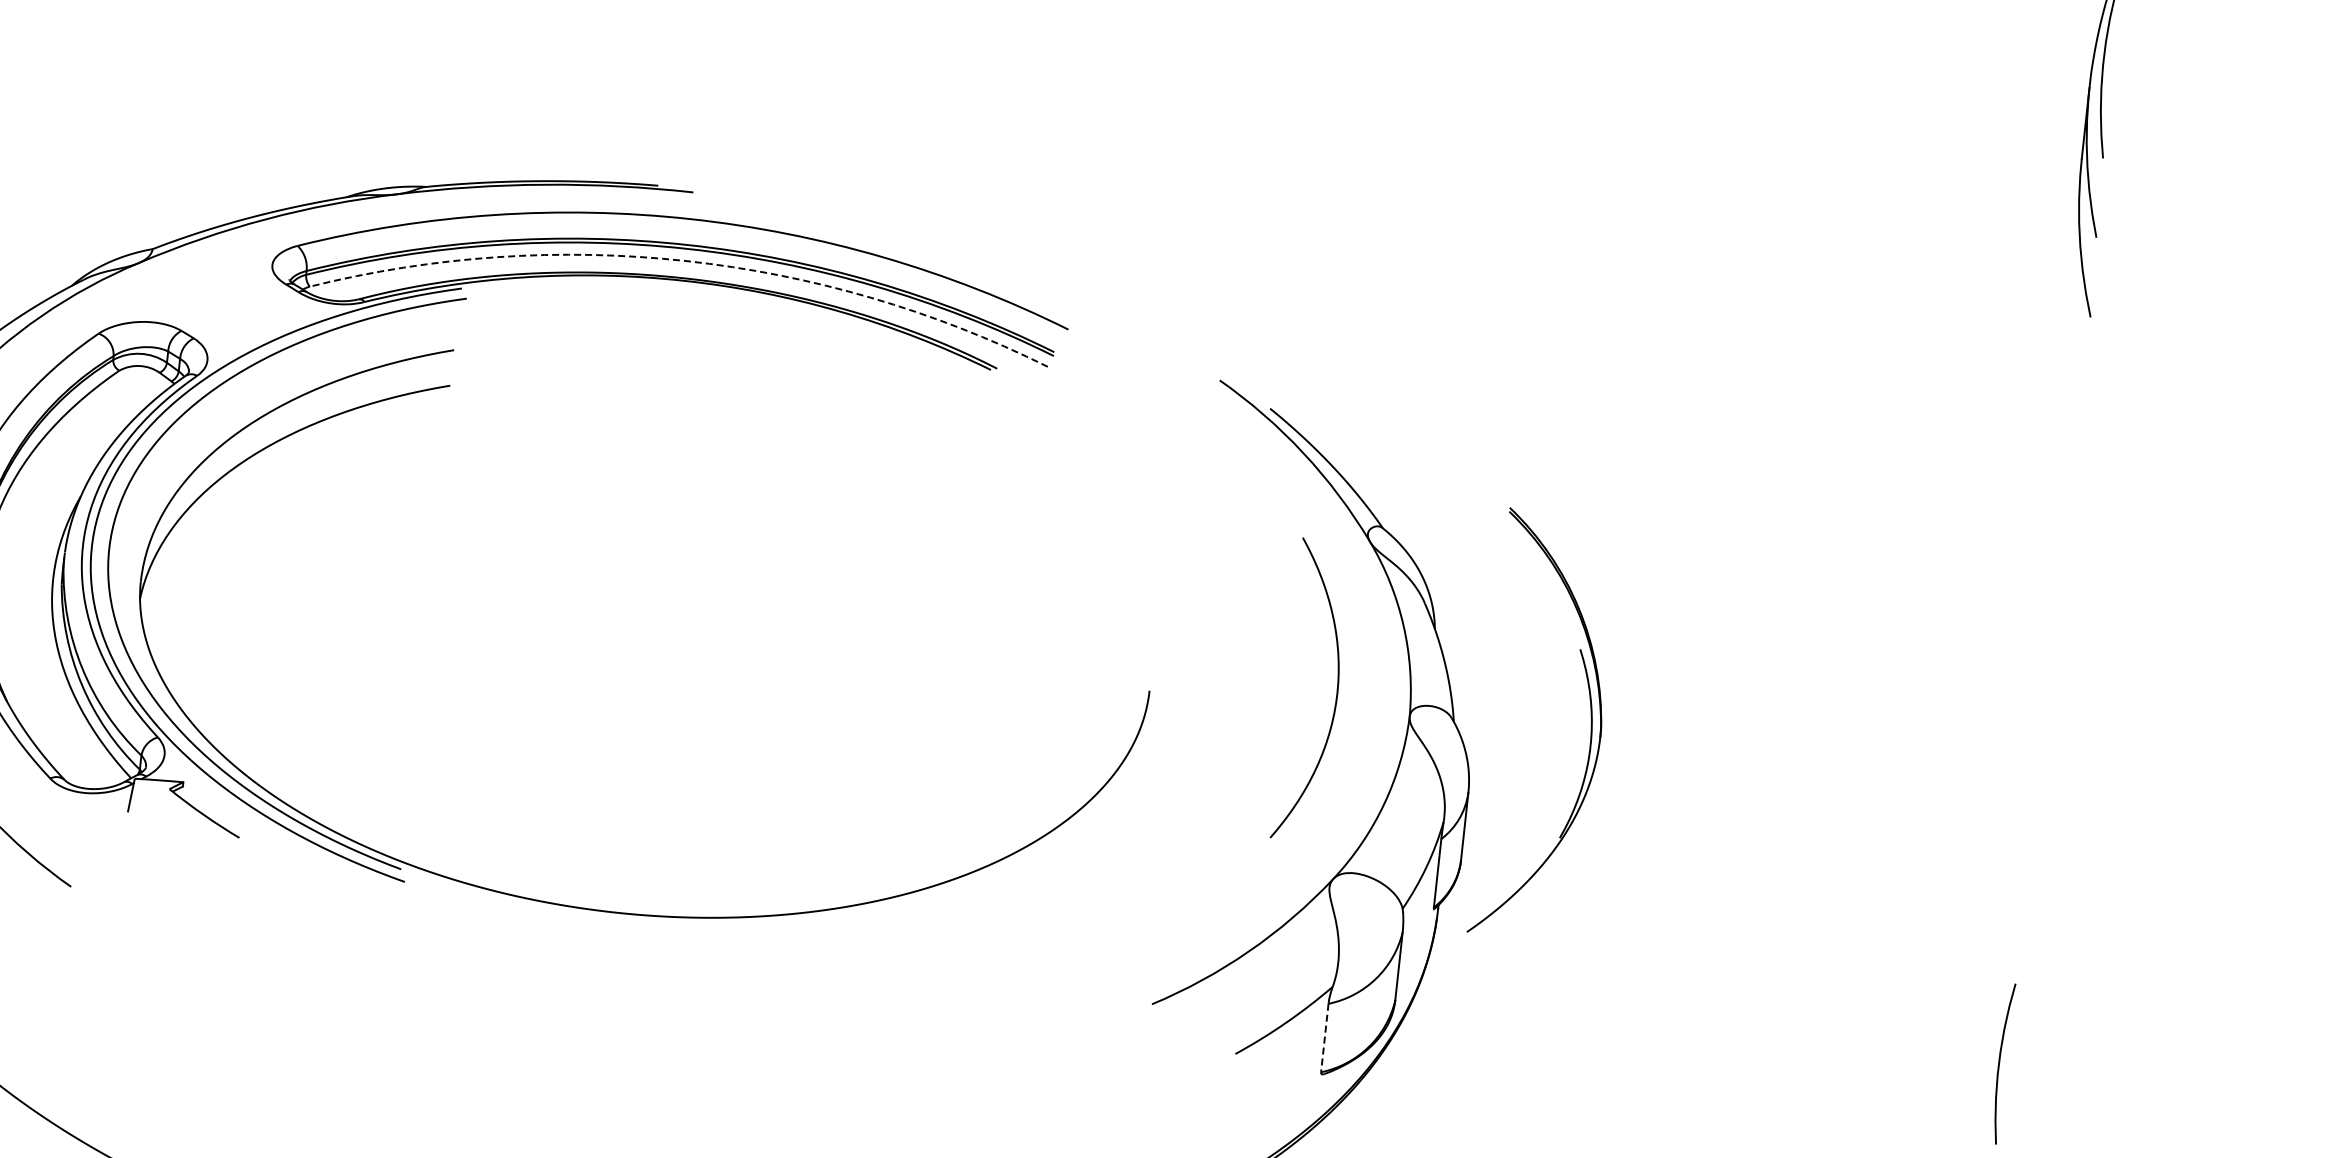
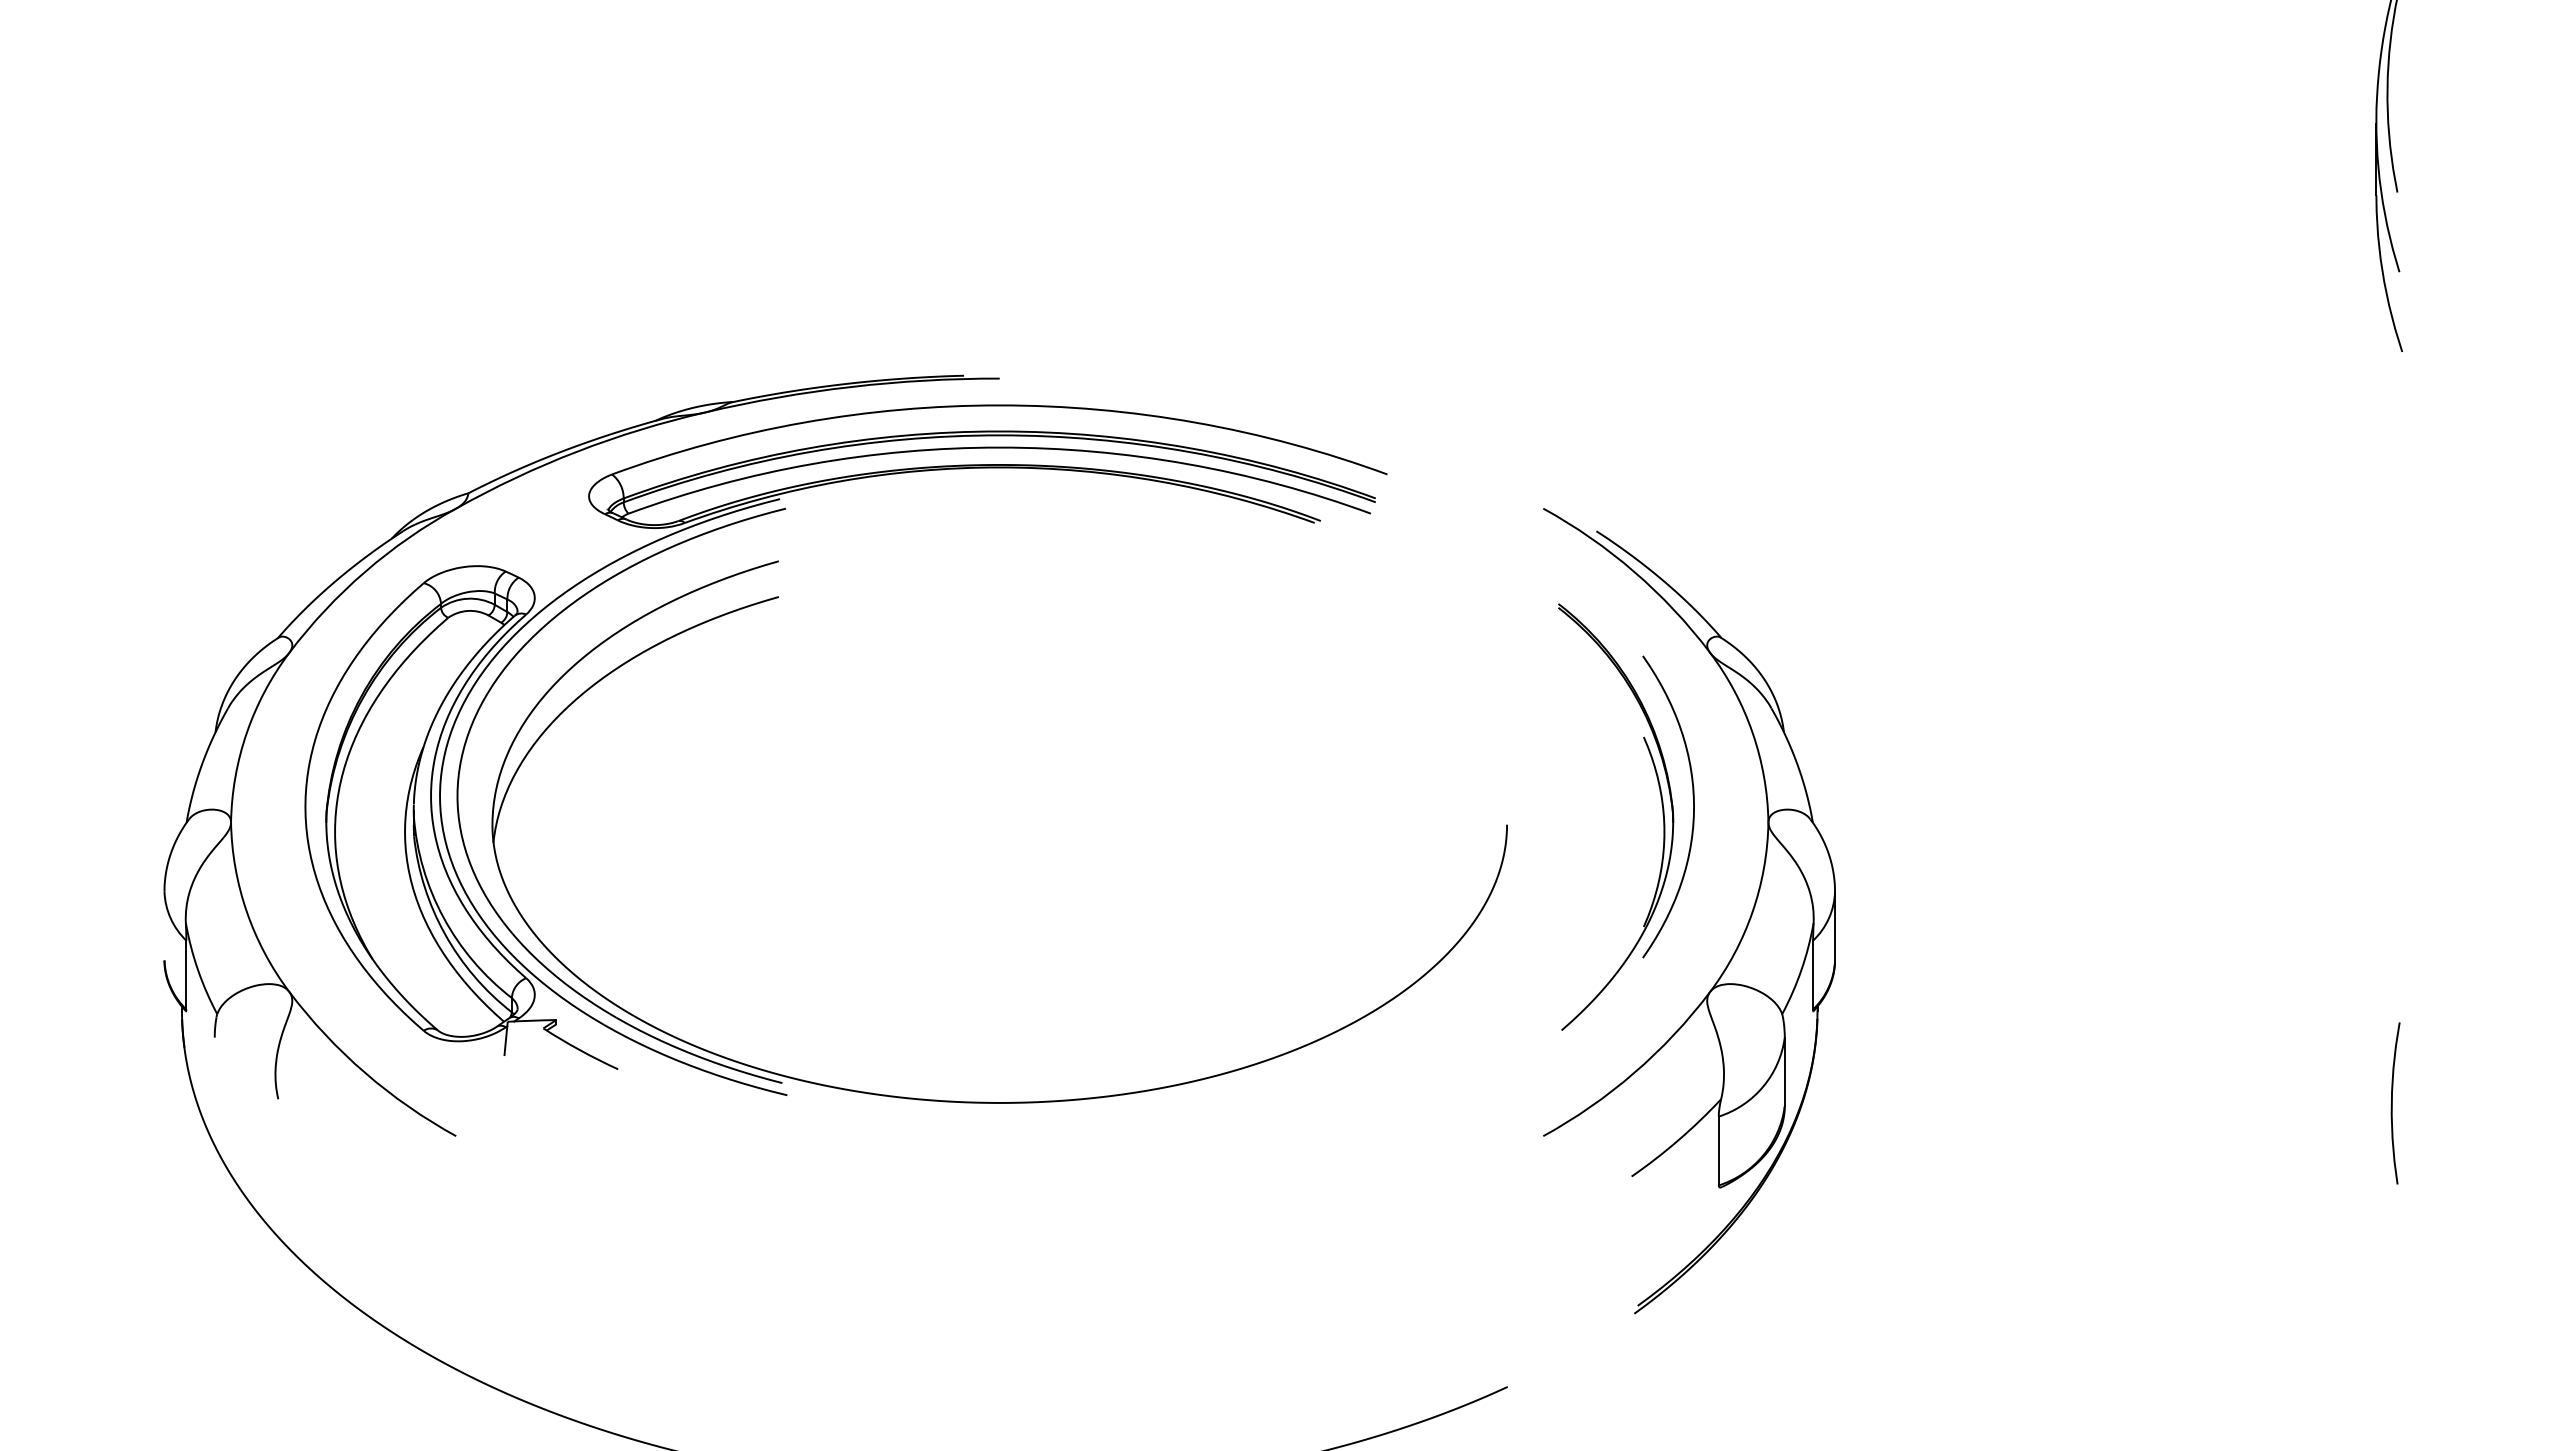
arc: (685, 260) -> (999, 447), dashed -> solid
part: (1590, 729) -> (1662, 815), moved
line: (1324, 1038) -> (1718, 1151), dashed -> solid

